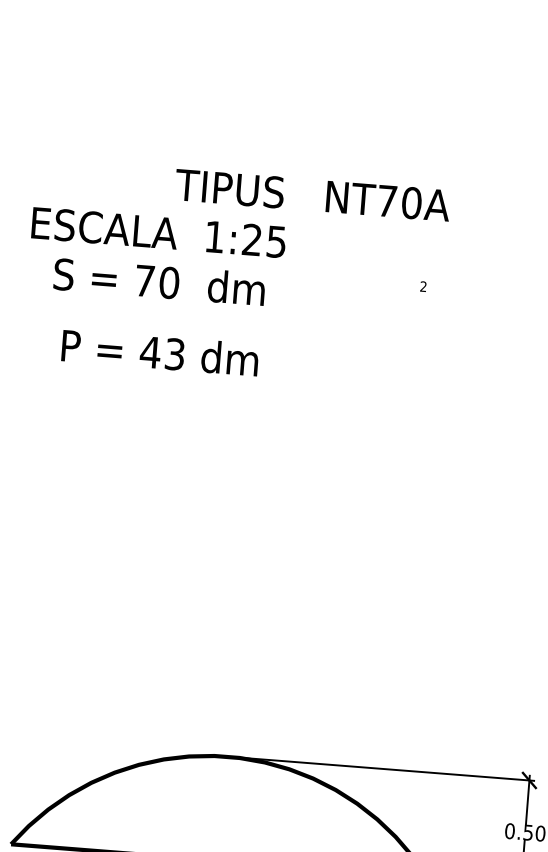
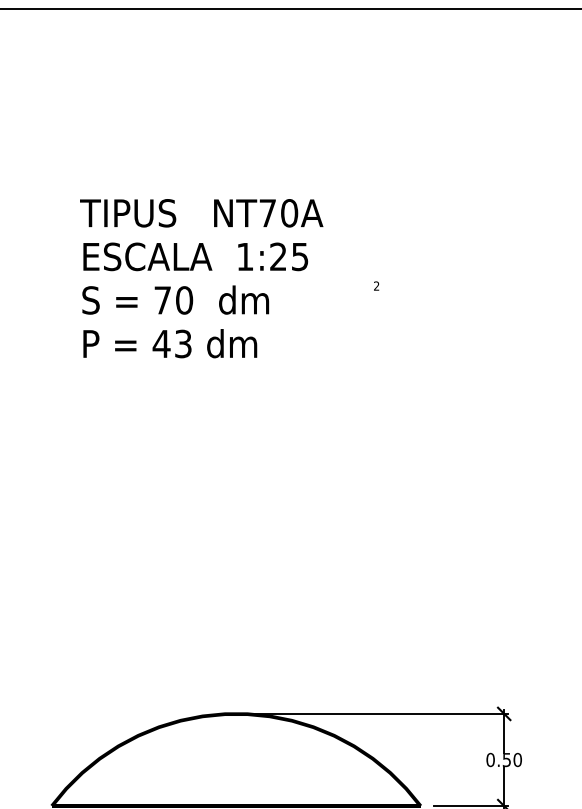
text: (312, 195) -> (201, 213), moved
text: (158, 232) -> (195, 256), moved
text: (159, 281) -> (175, 299), moved
text: (160, 352) -> (170, 343), moved

